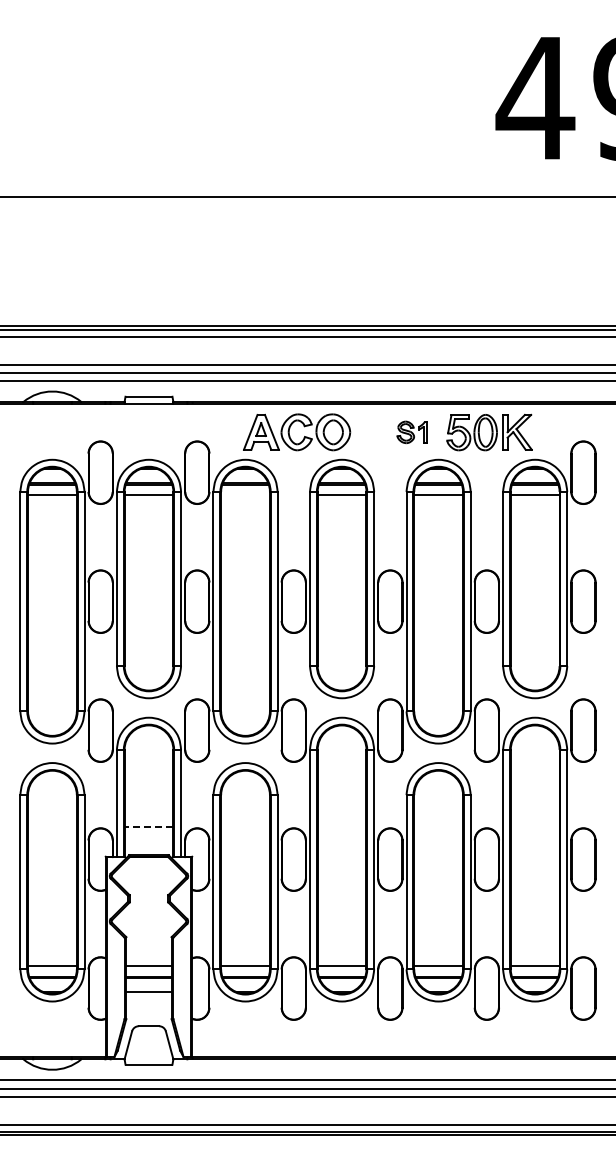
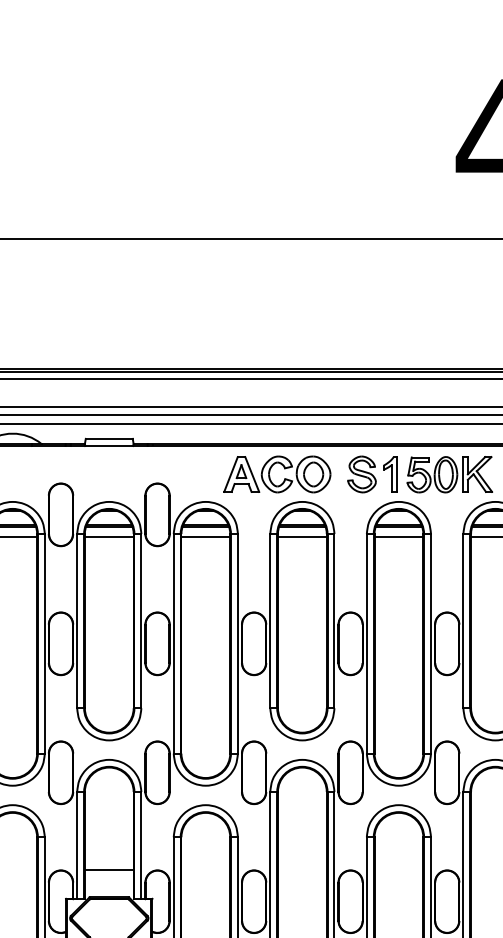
part: (411, 432) -> (371, 474), size x1.67
part: (290, 435) -> (270, 477), moved
line: (245, 495) -> (205, 537), added
line: (148, 827) -> (108, 869), dashed -> solid

